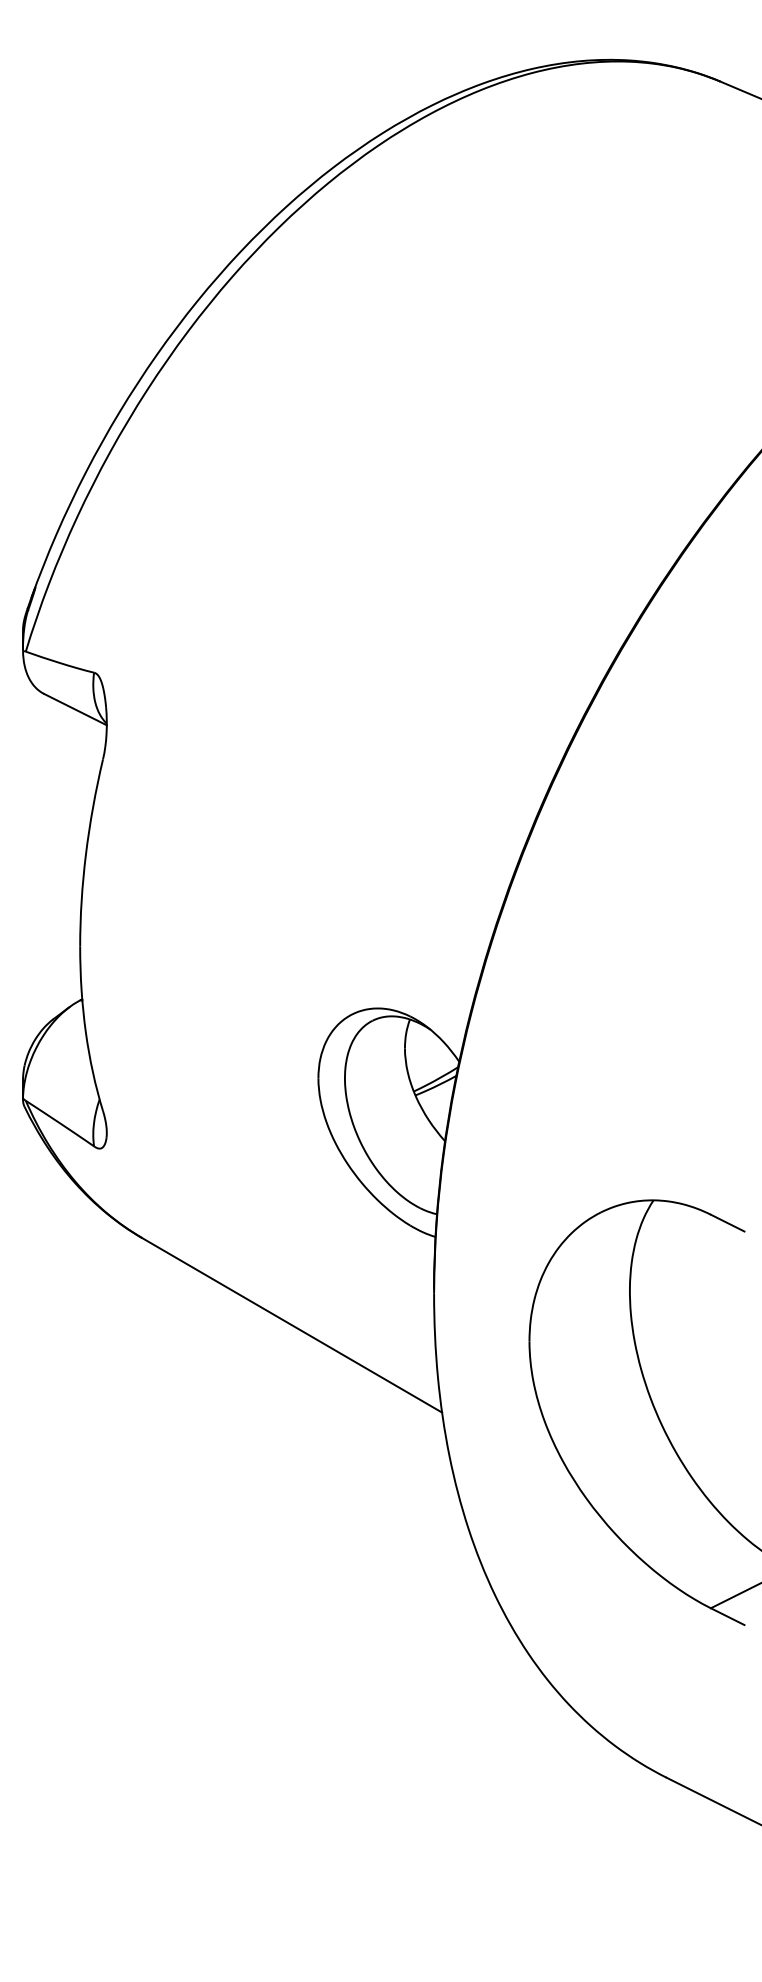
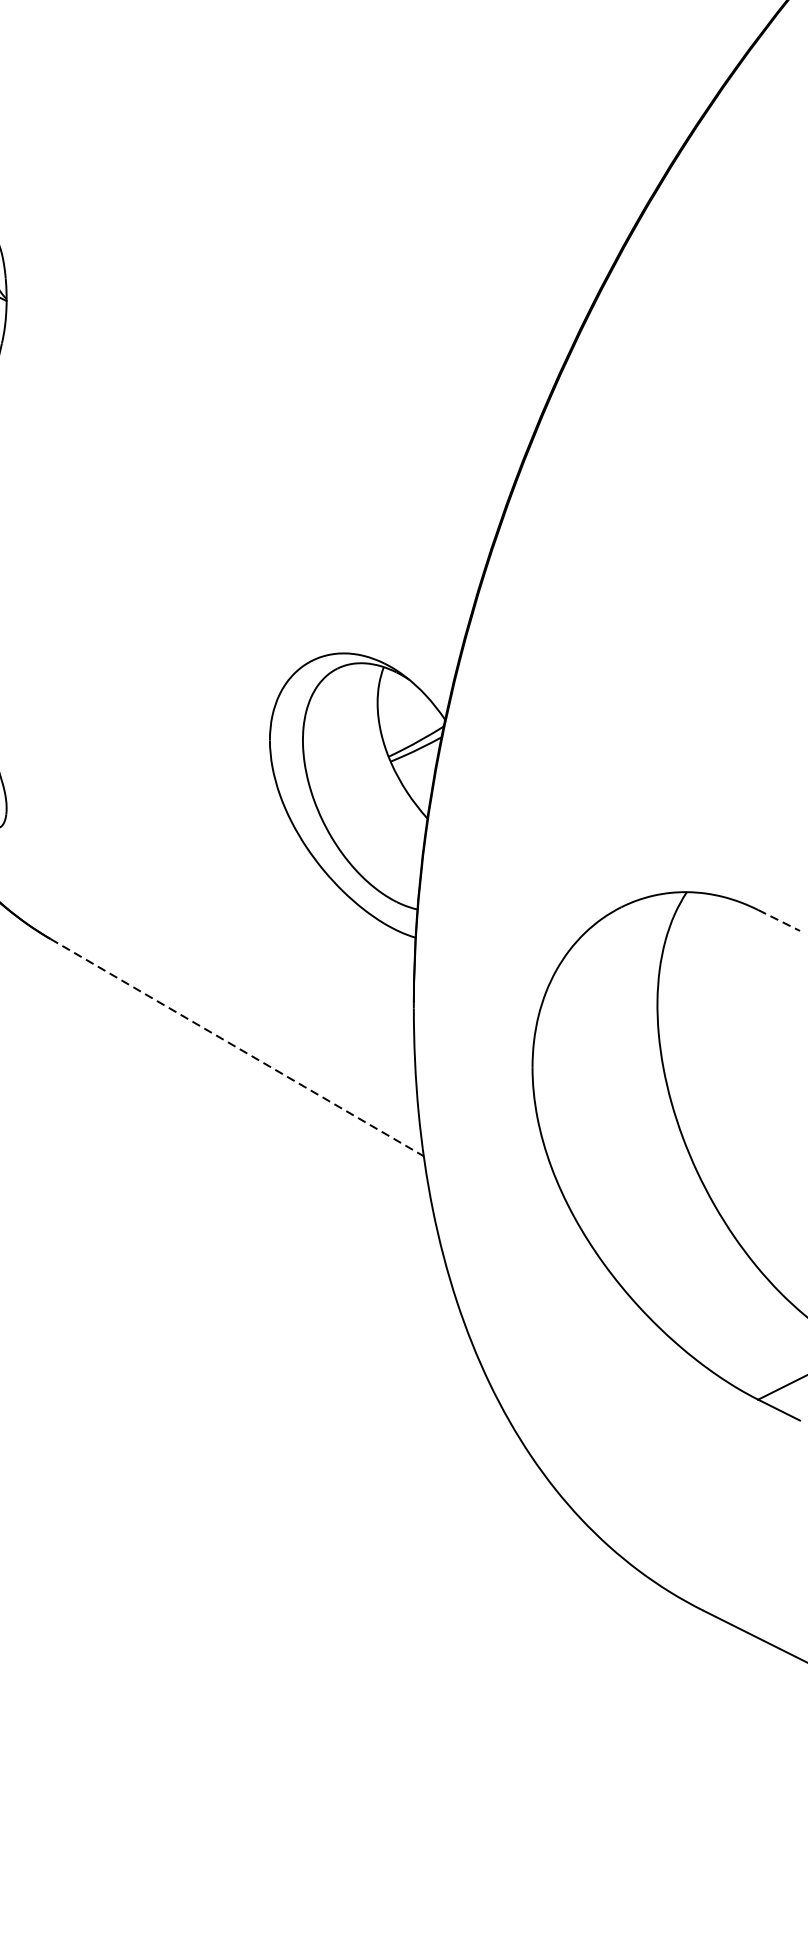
line: (727, 1223) -> (778, 920), solid -> dashed
line: (292, 1325) -> (237, 1047), solid -> dashed

